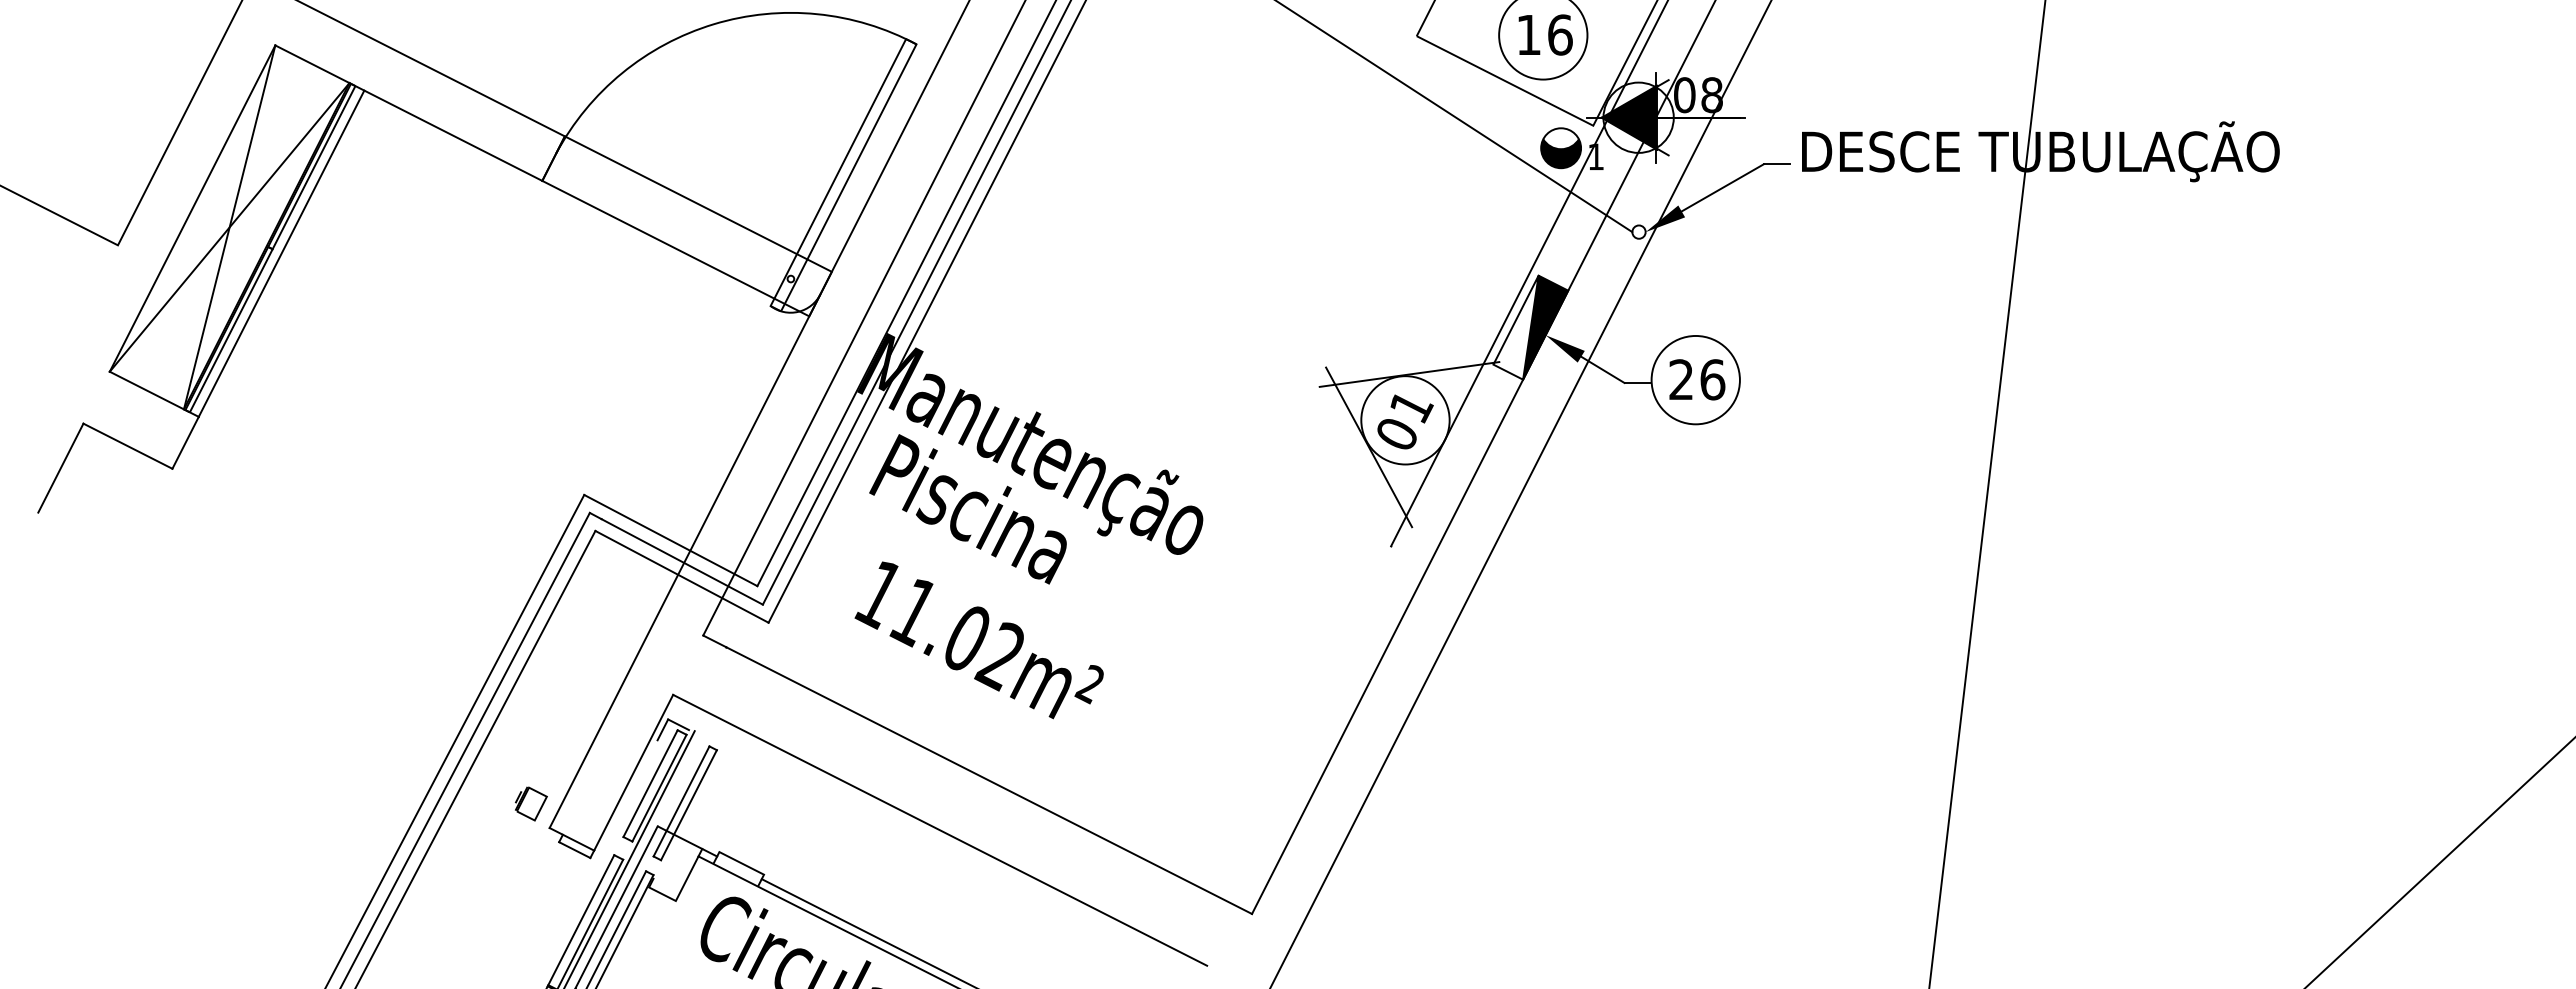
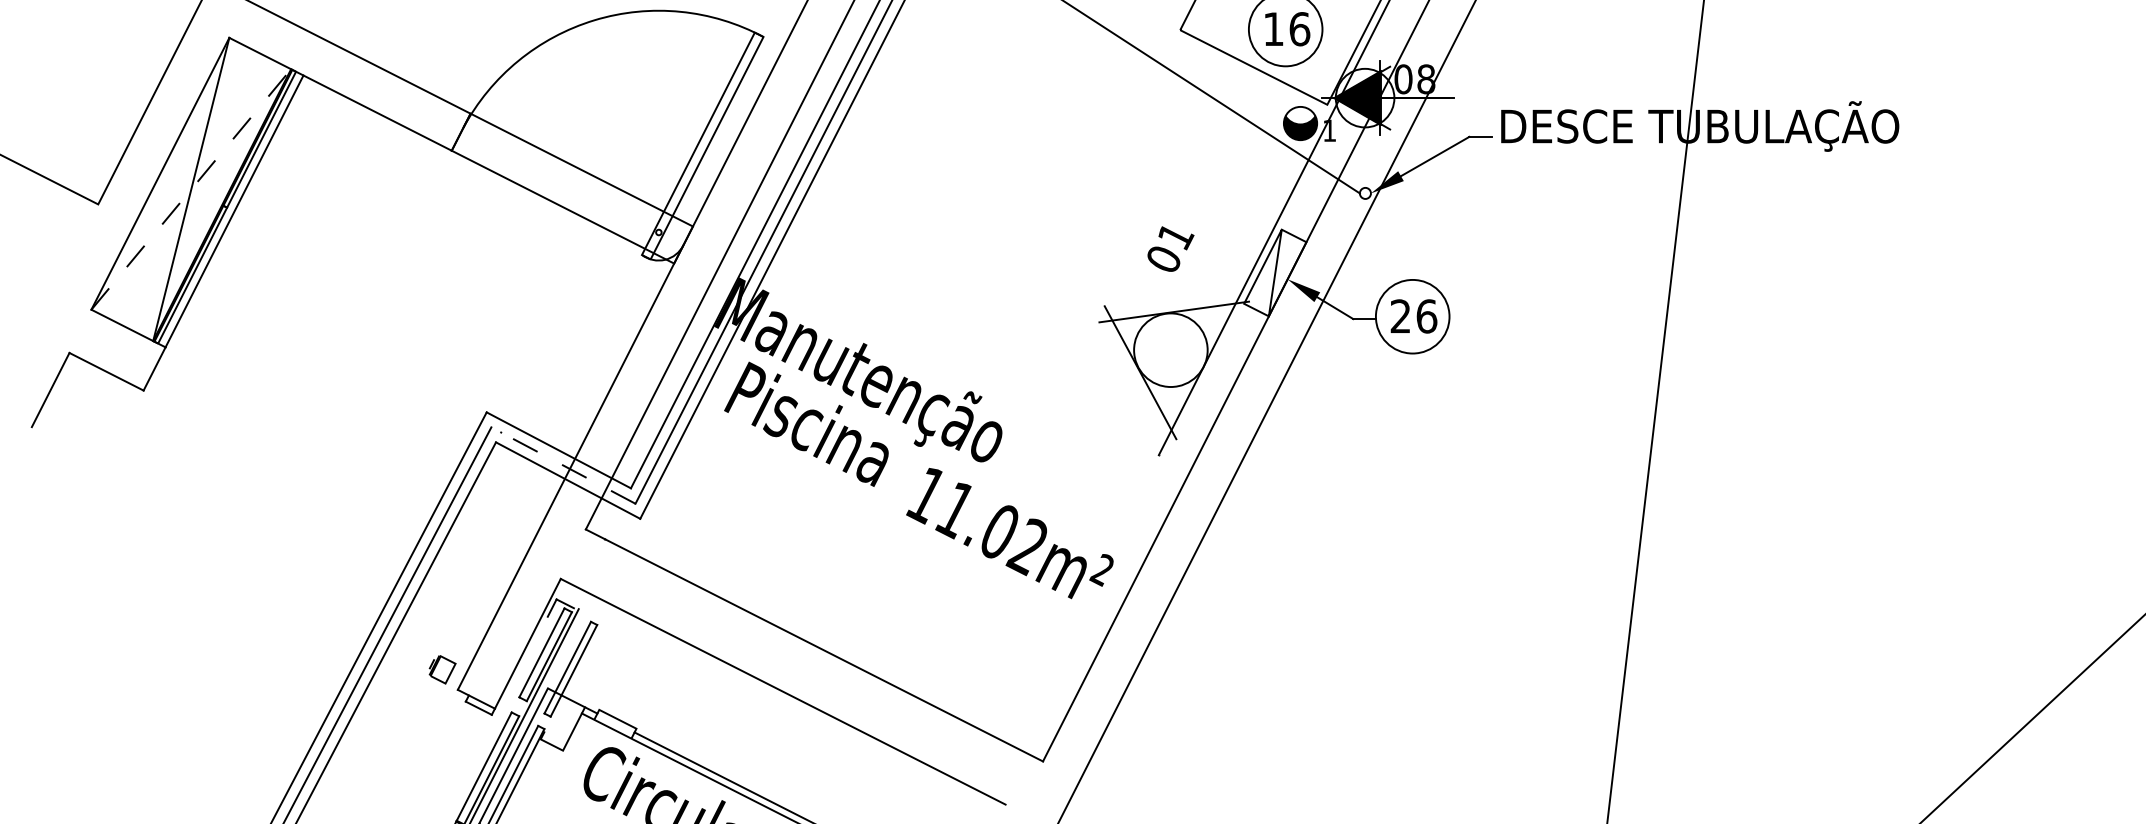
line: (229, 227) -> (191, 189), solid -> dashed
fill: (1545, 327) -> (1287, 272), removed
text: (1405, 421) -> (1170, 248), moved
line: (676, 558) -> (563, 465), solid -> dashed
text: (978, 640) -> (1009, 533), moved

